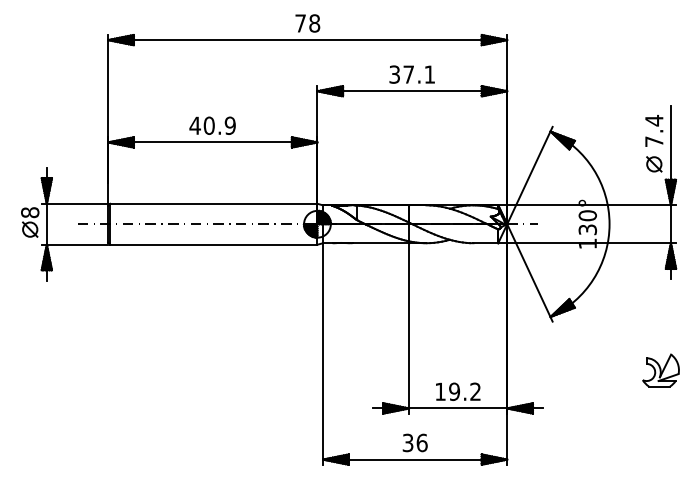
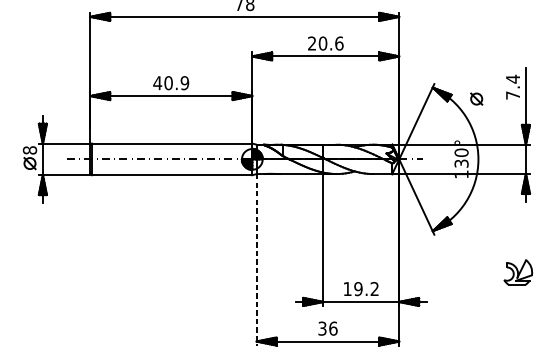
text: (412, 74) -> (325, 43), 37.1 -> 20.6
part: (654, 164) -> (476, 99), moved
line: (323, 353) -> (257, 259), solid -> dashed

